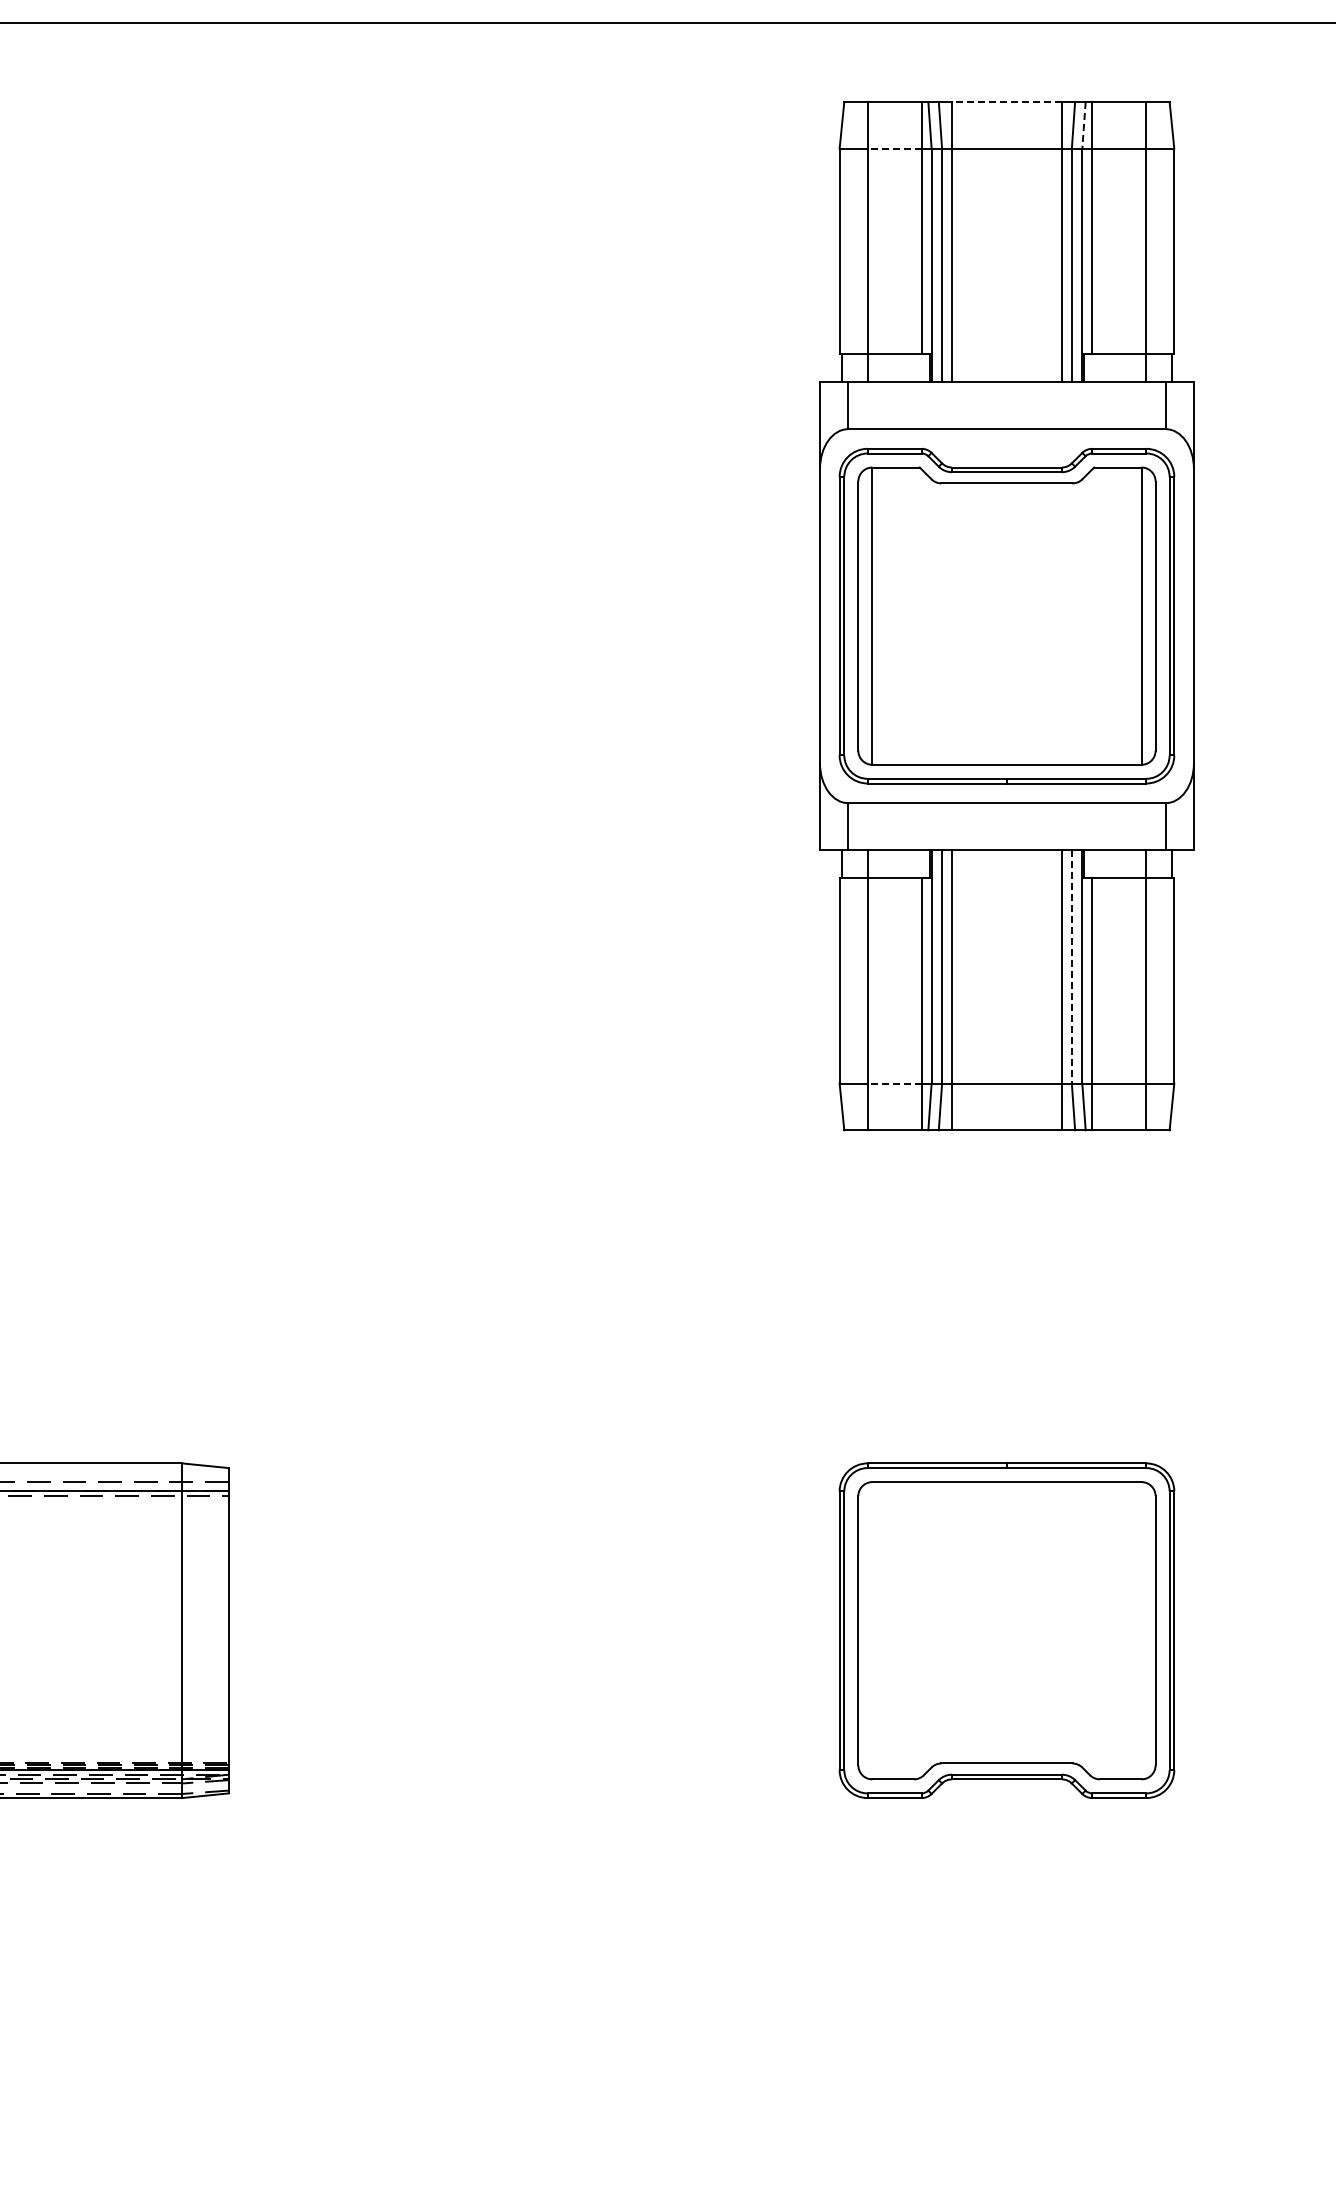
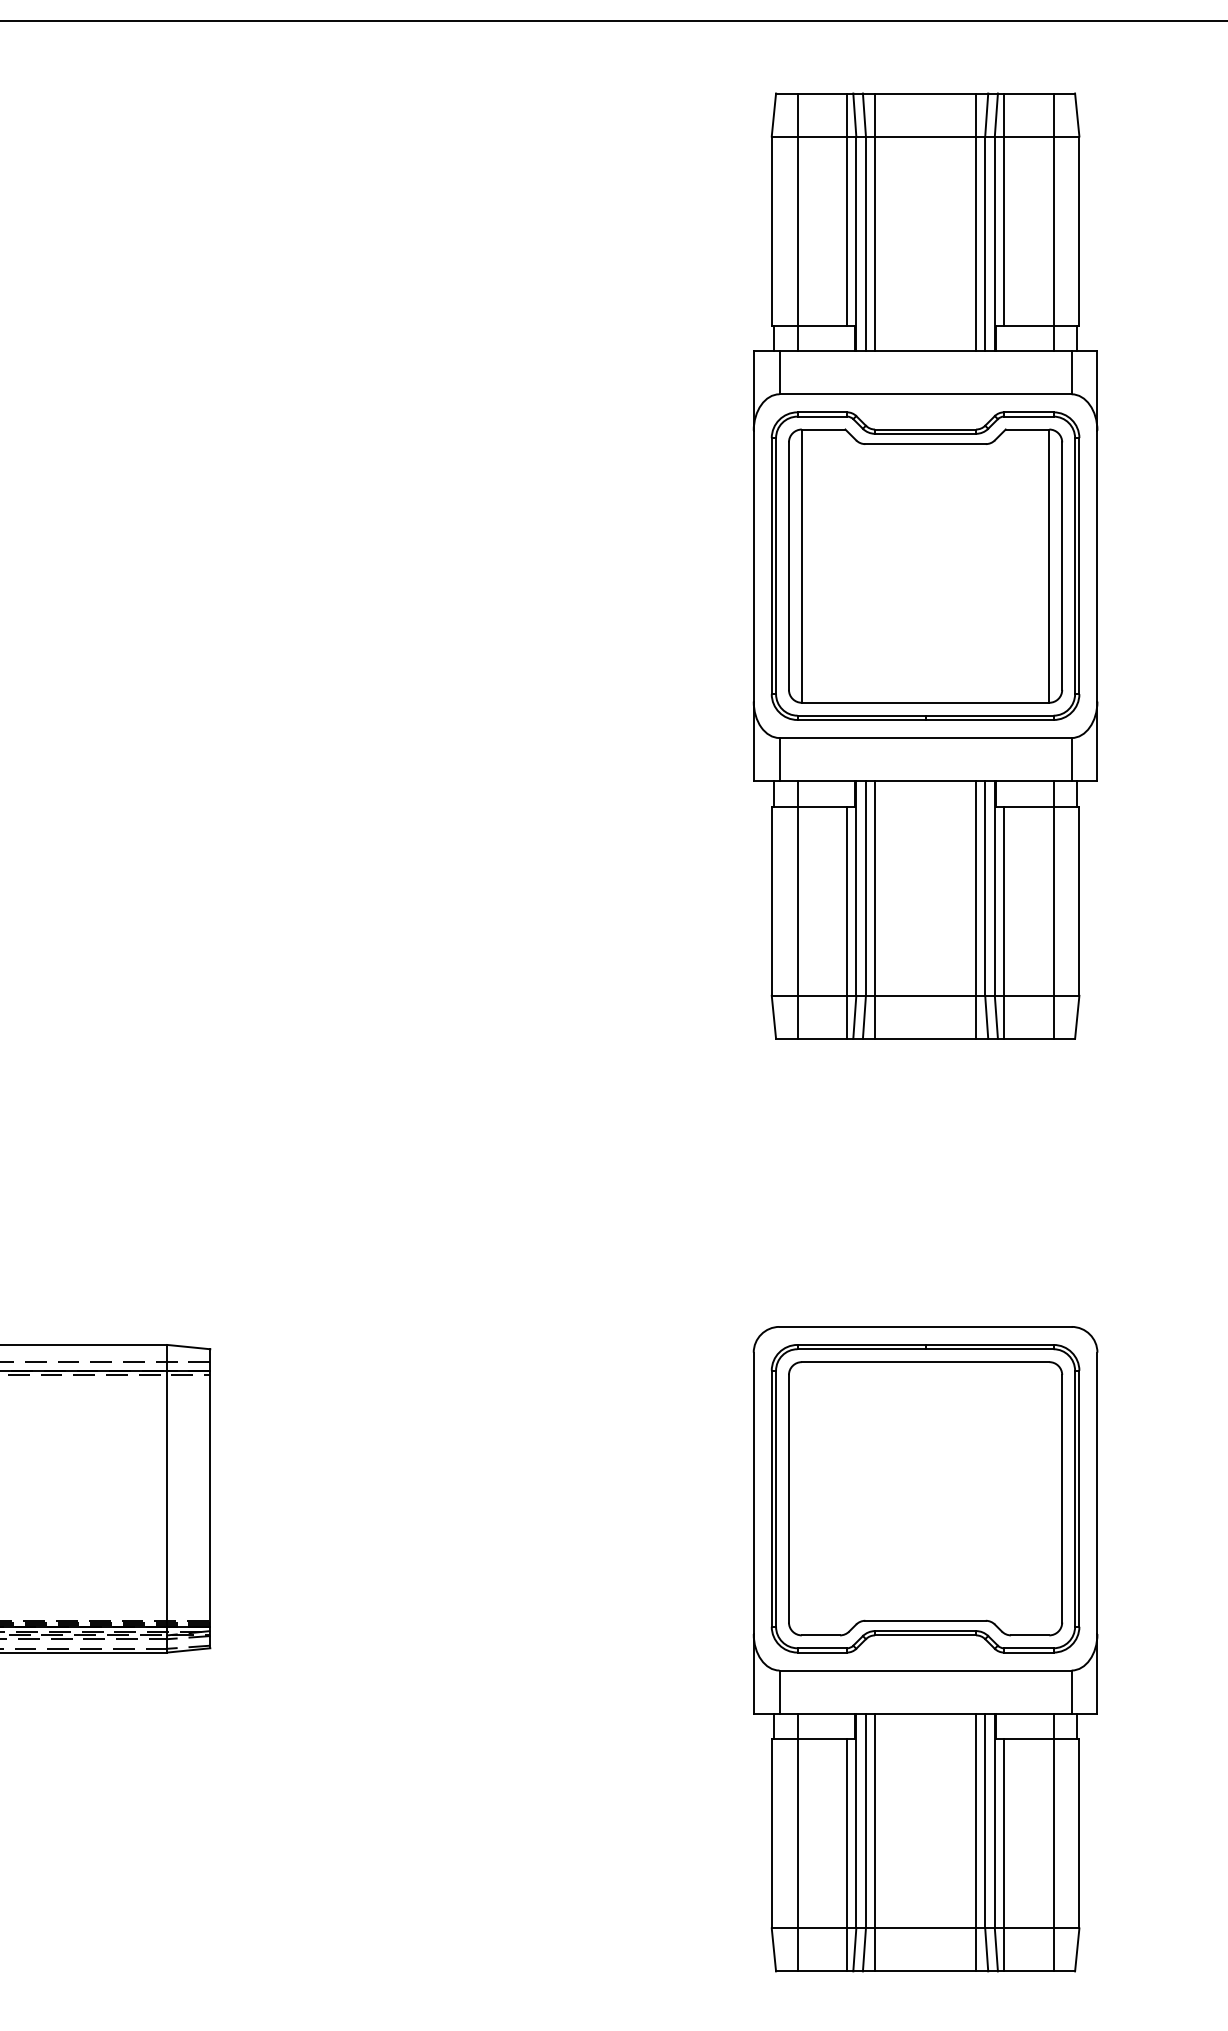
line: (1006, 102) -> (925, 94), dashed -> solid
line: (1083, 125) -> (995, 115), dashed -> solid
line: (894, 148) -> (822, 136), dashed -> solid
line: (1071, 966) -> (984, 888), dashed -> solid
line: (894, 1083) -> (822, 995), dashed -> solid
part: (1006, 1793) -> (925, 1648), added

